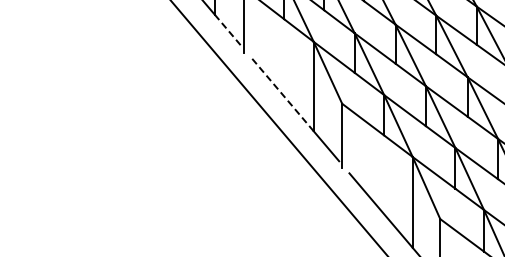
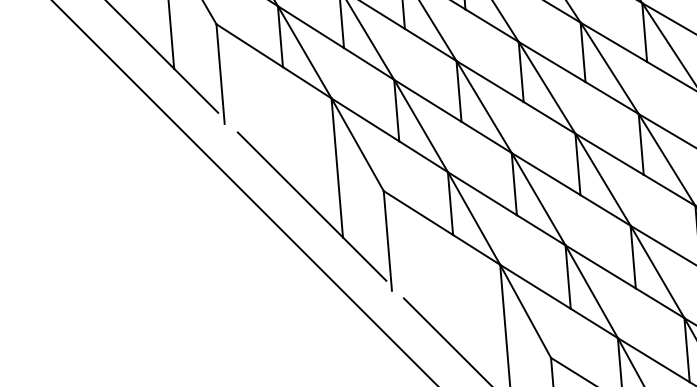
line: (227, 29) -> (195, 90), dashed -> solid
line: (282, 94) -> (289, 184), dashed -> solid

